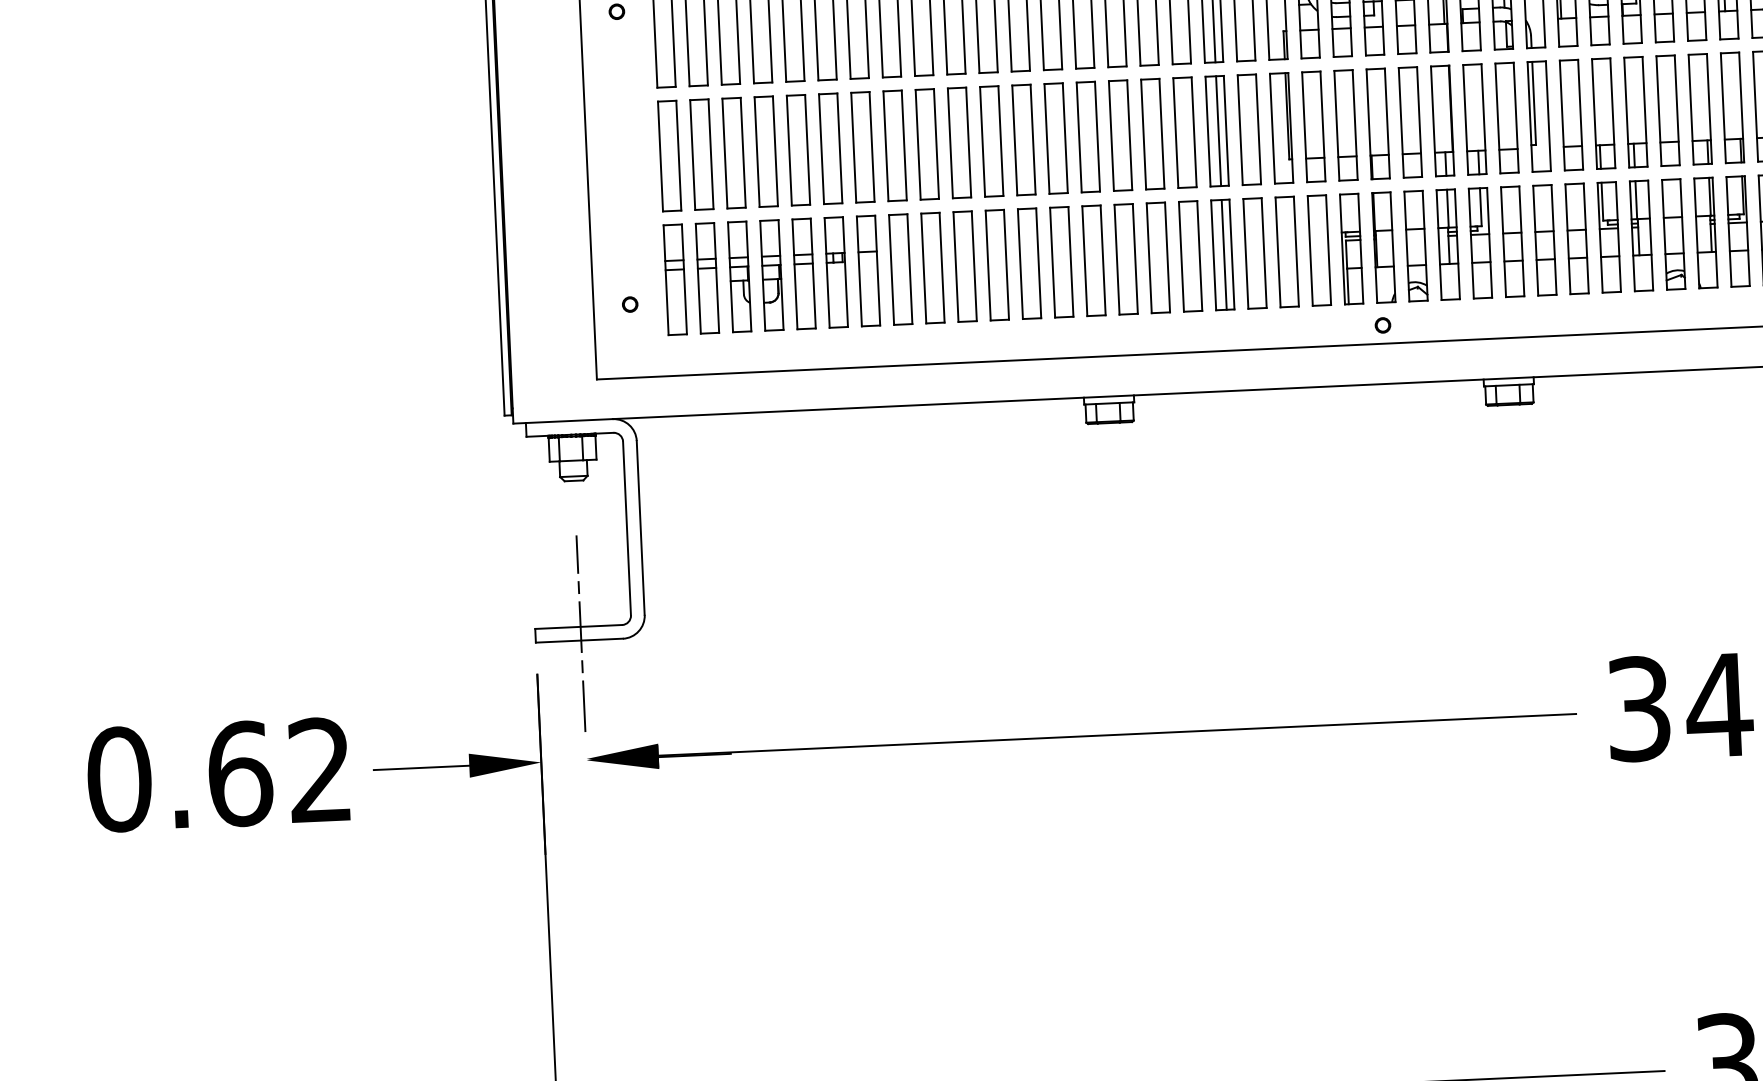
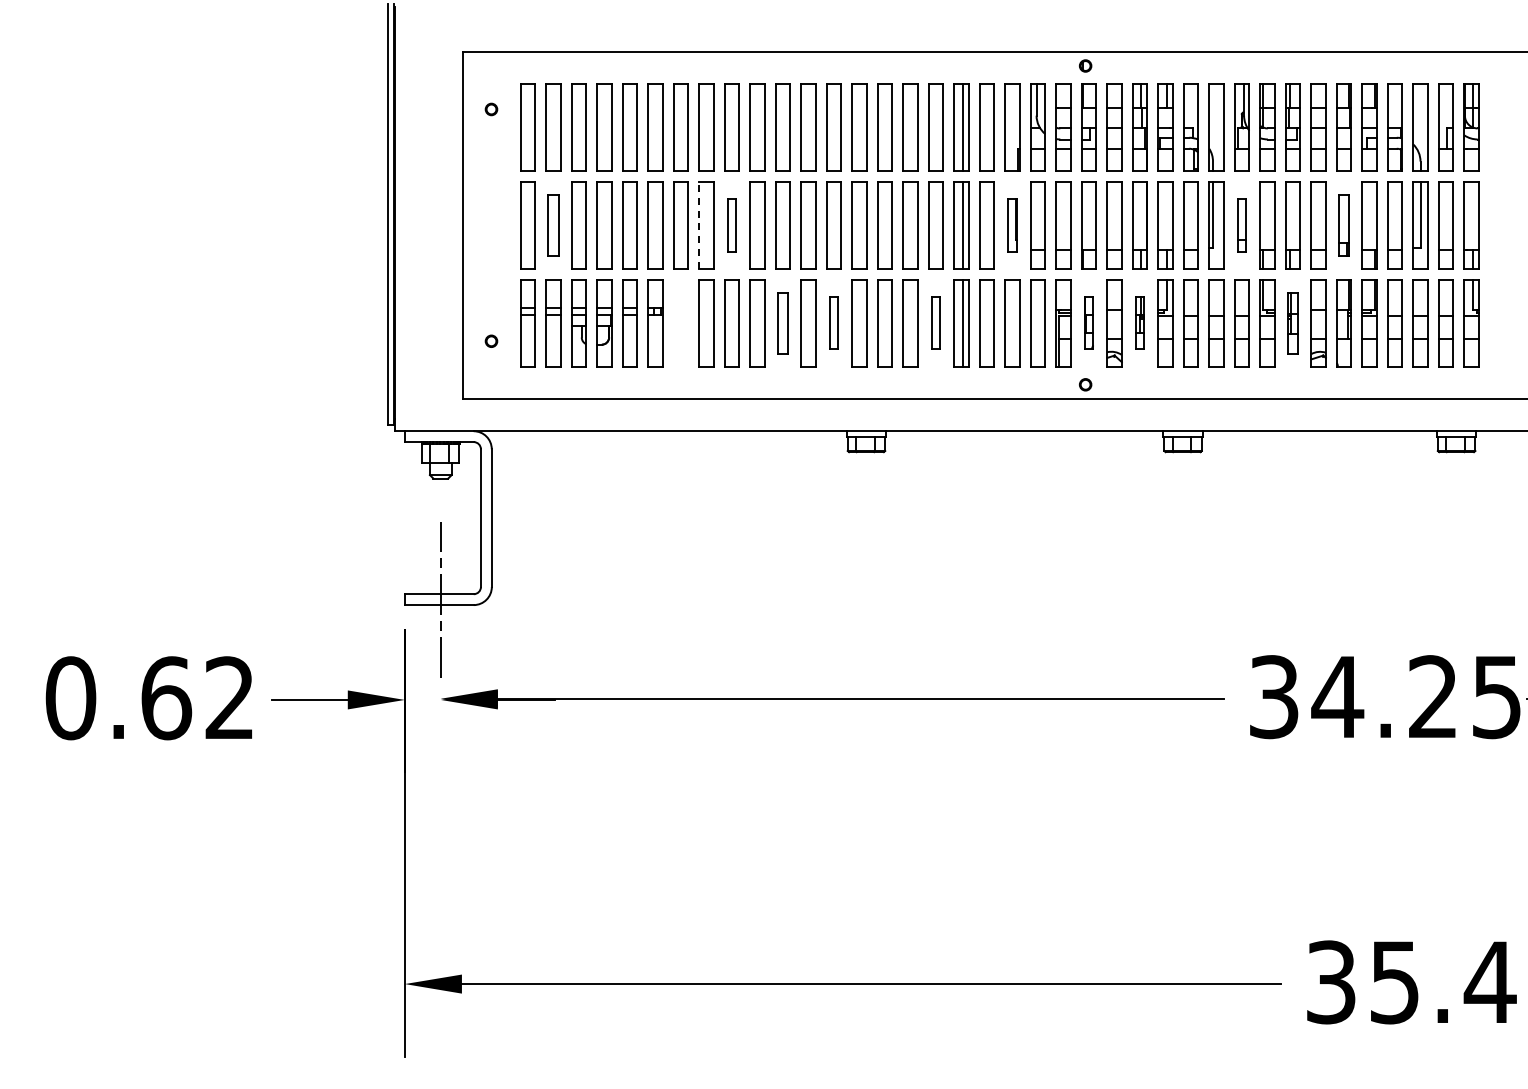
part: (1699, 109) -> (1343, 225), size x0.7
part: (1570, 115) -> (1241, 225), size x0.6
part: (1281, 128) -> (1012, 225), size x0.6
part: (926, 144) -> (731, 225), size x0.6
line: (886, 145) -> (699, 224), solid -> dashed
part: (701, 154) -> (553, 225), size x0.7
part: (1640, 236) -> (1292, 323), size x0.7
part: (1447, 244) -> (1139, 323), size x0.6
part: (1383, 247) -> (1088, 323), size x0.6
part: (1189, 256) -> (935, 323), size x0.6
part: (1061, 262) -> (833, 323), size x0.6
part: (996, 265) -> (782, 323), size x0.7
part: (867, 271) -> (680, 323), removed

